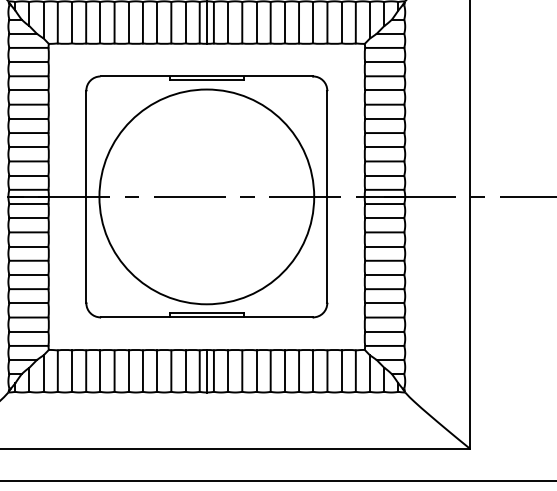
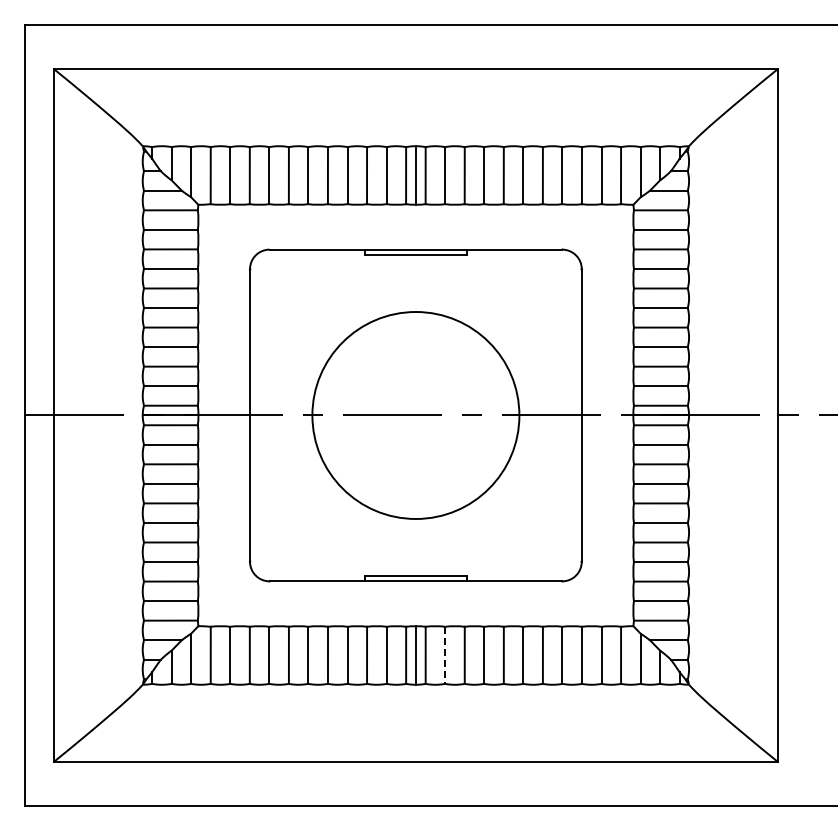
circle: (206, 196) -> (415, 415), size x0.7
line: (228, 371) -> (445, 655), solid -> dashed

